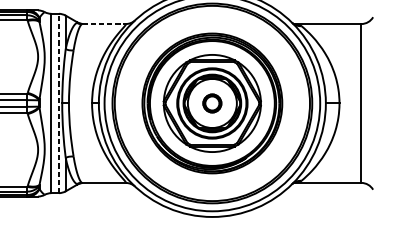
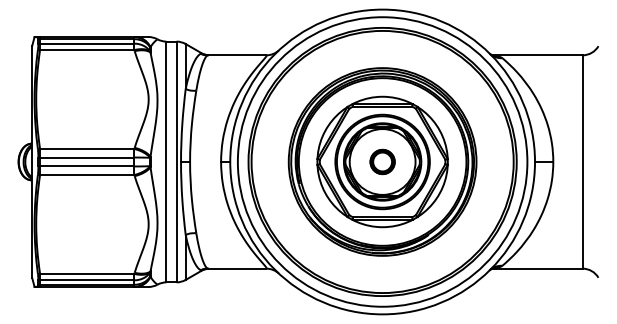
line: (104, 24) -> (237, 55), dashed -> solid
line: (58, 103) -> (176, 161), dashed -> solid

